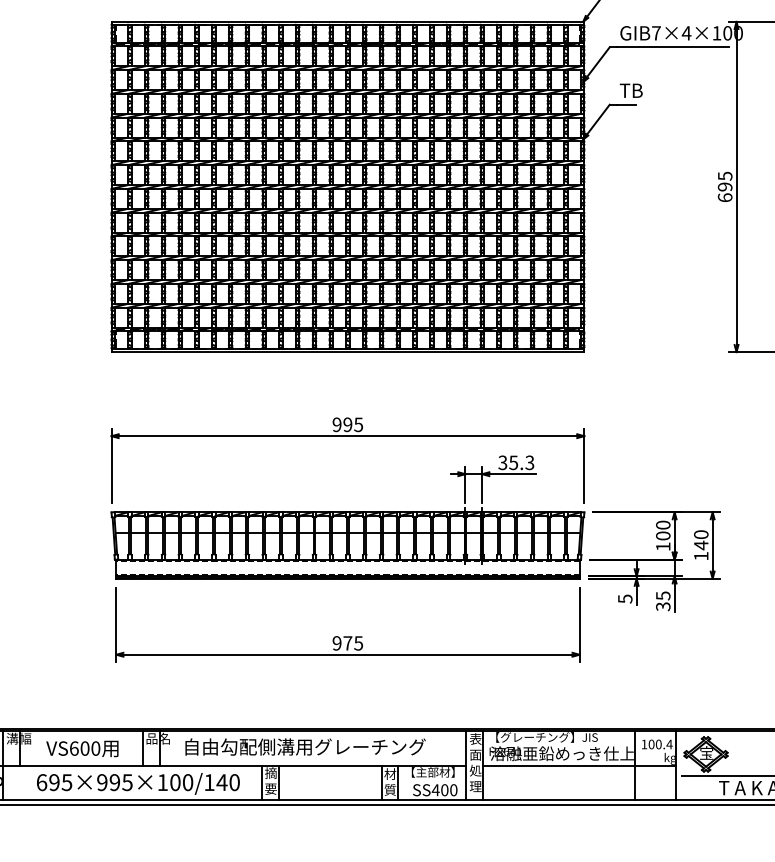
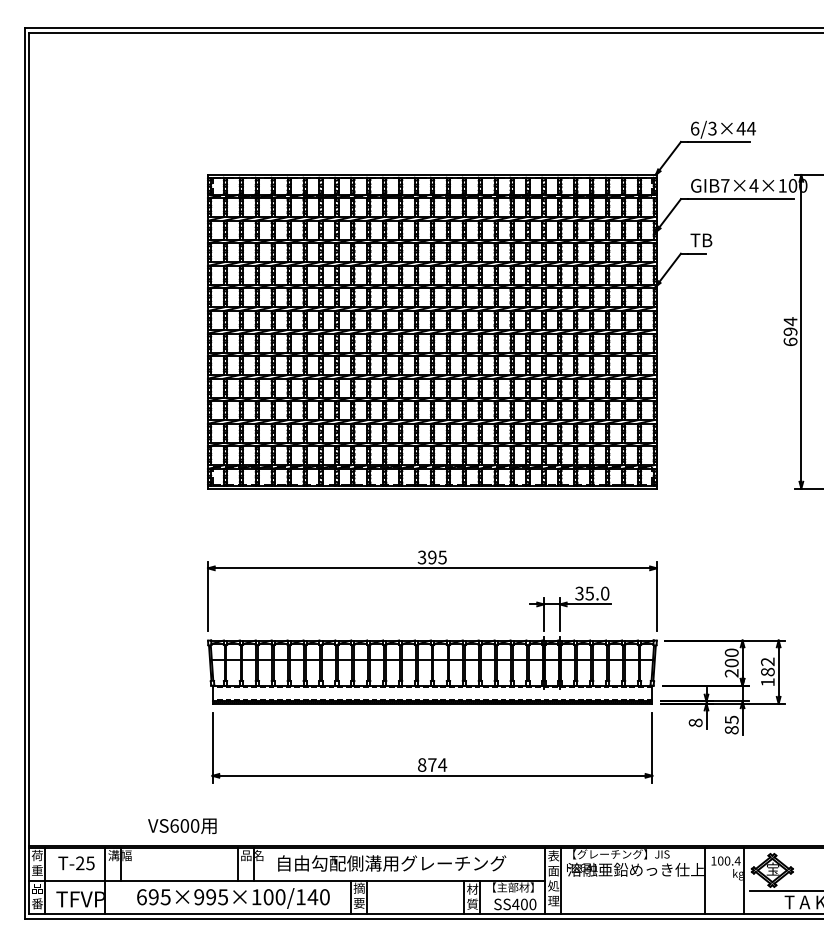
text: (725, 176) -> (790, 321), 695 -> 694
text: (336, 424) -> (421, 557), 995 -> 395
text: (529, 462) -> (604, 593), 35.3 -> 35.0
text: (700, 539) -> (767, 666), 140 -> 182
text: (662, 546) -> (731, 673), 100 -> 200
text: (625, 598) -> (695, 722), 5 -> 8
text: (662, 606) -> (731, 730), 35 -> 85
text: (348, 642) -> (432, 764), 975 -> 874
text: (82, 748) -> (182, 825), moved
line: (578, 766) -> (651, 881), removed

